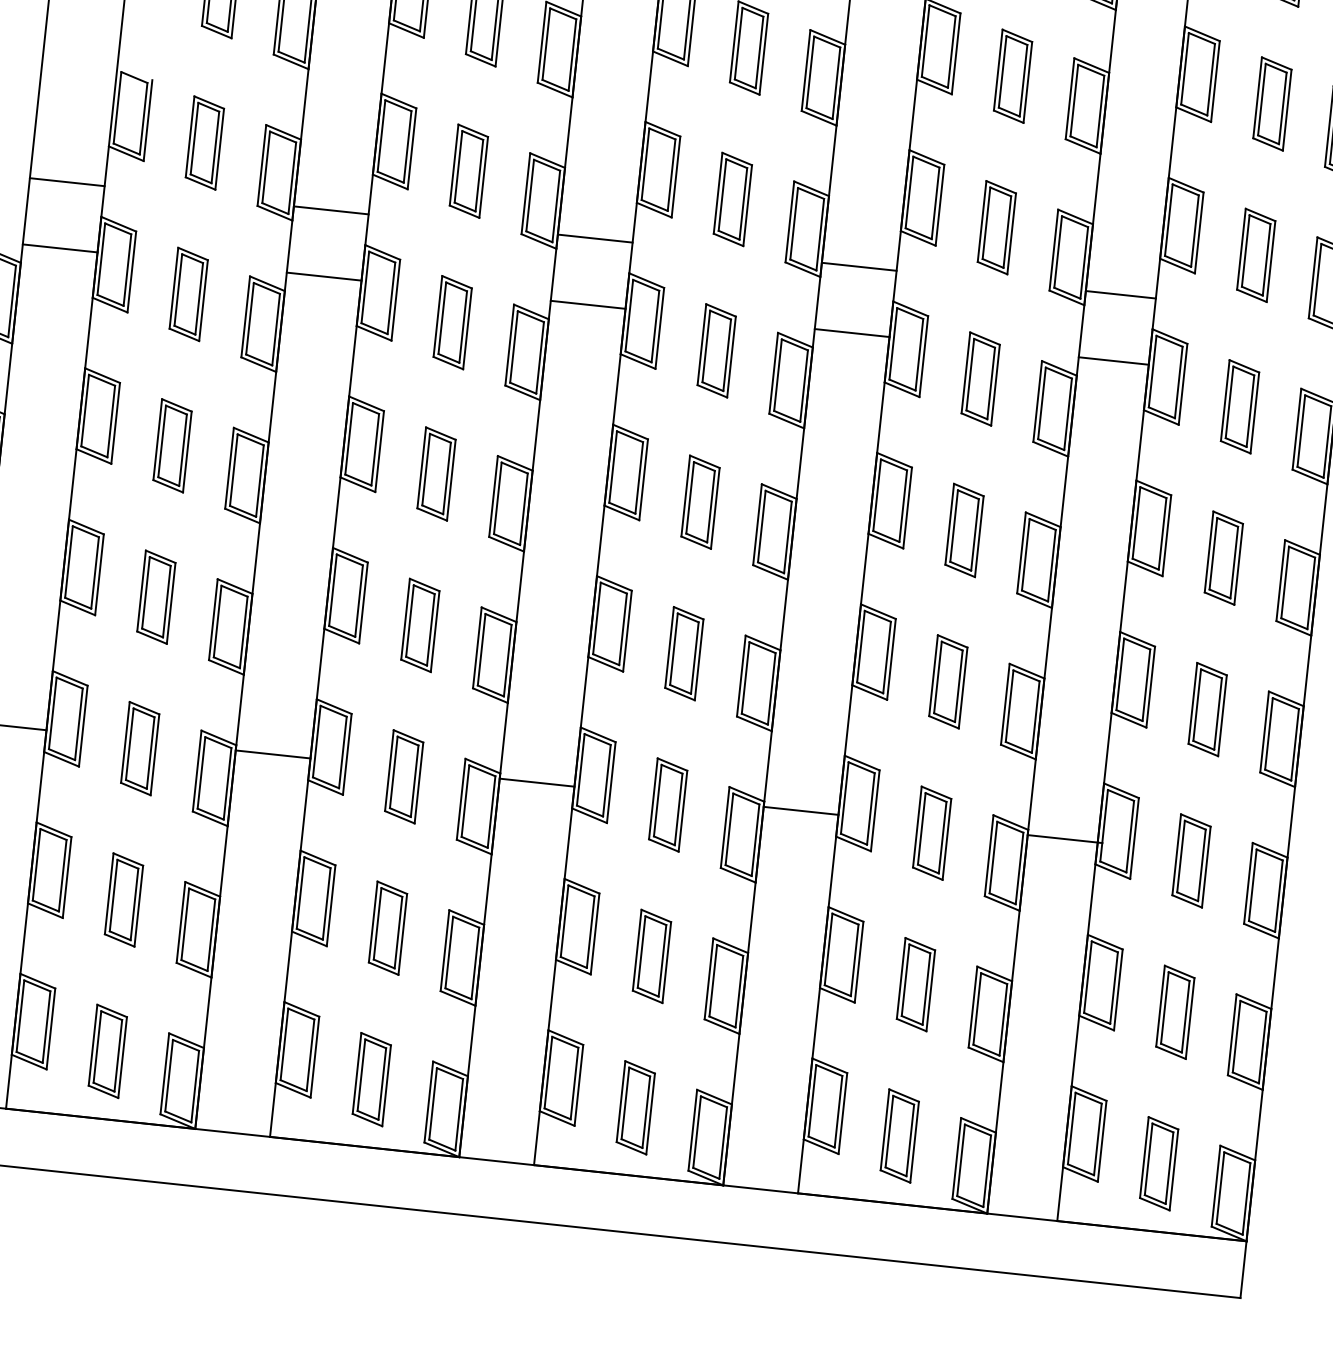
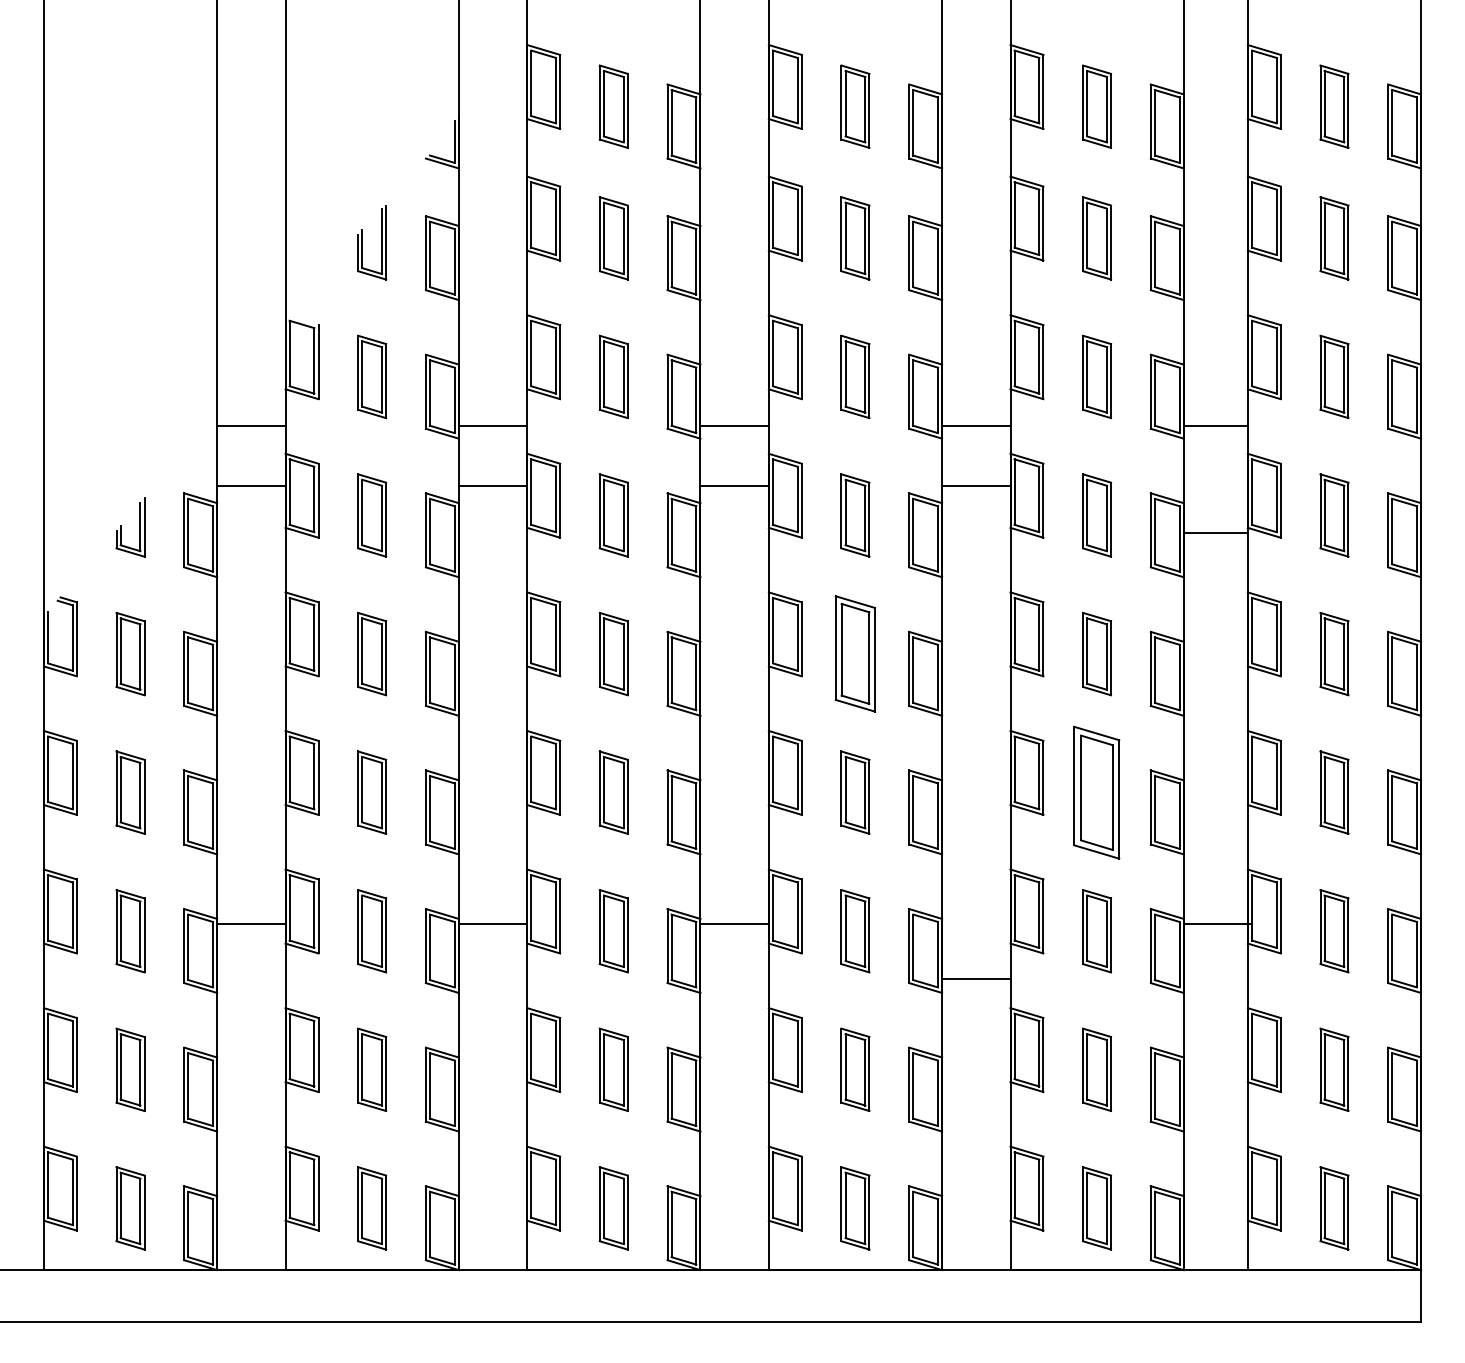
line: (1113, 361) -> (1215, 533), moved
part: (700, 502) -> (855, 654), size x1.4
part: (948, 681) -> (1097, 792), size x1.6
line: (801, 810) -> (976, 978), moved

